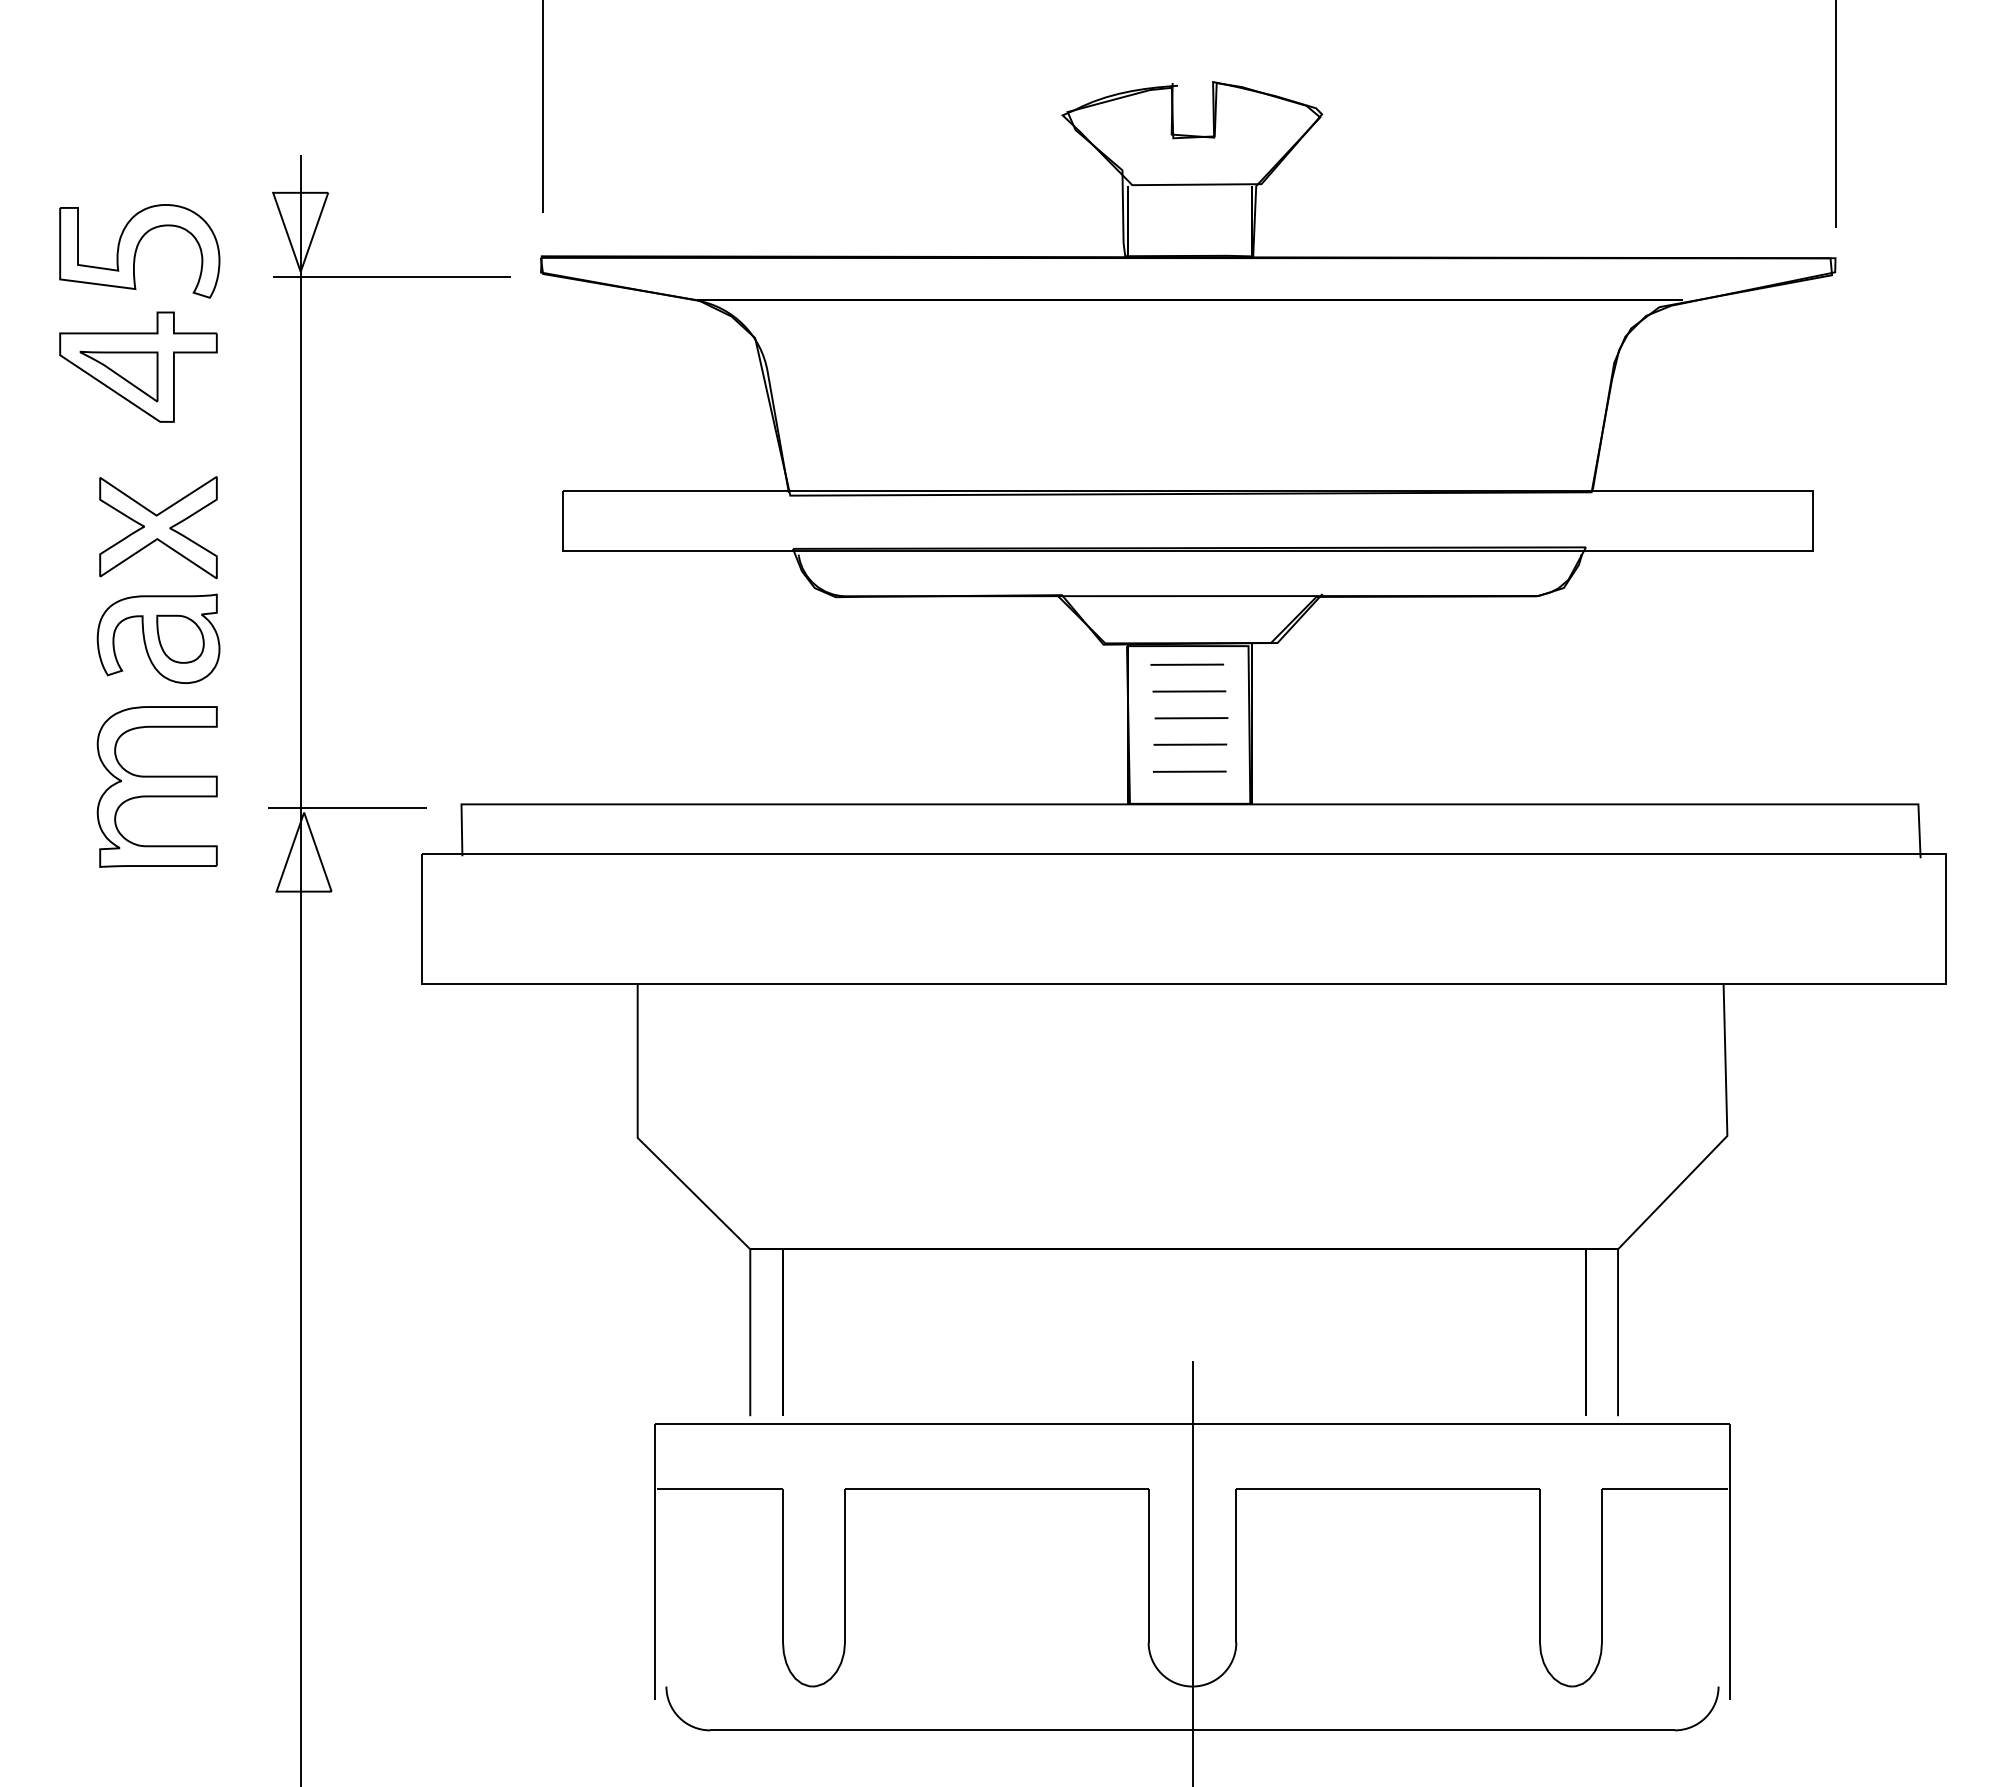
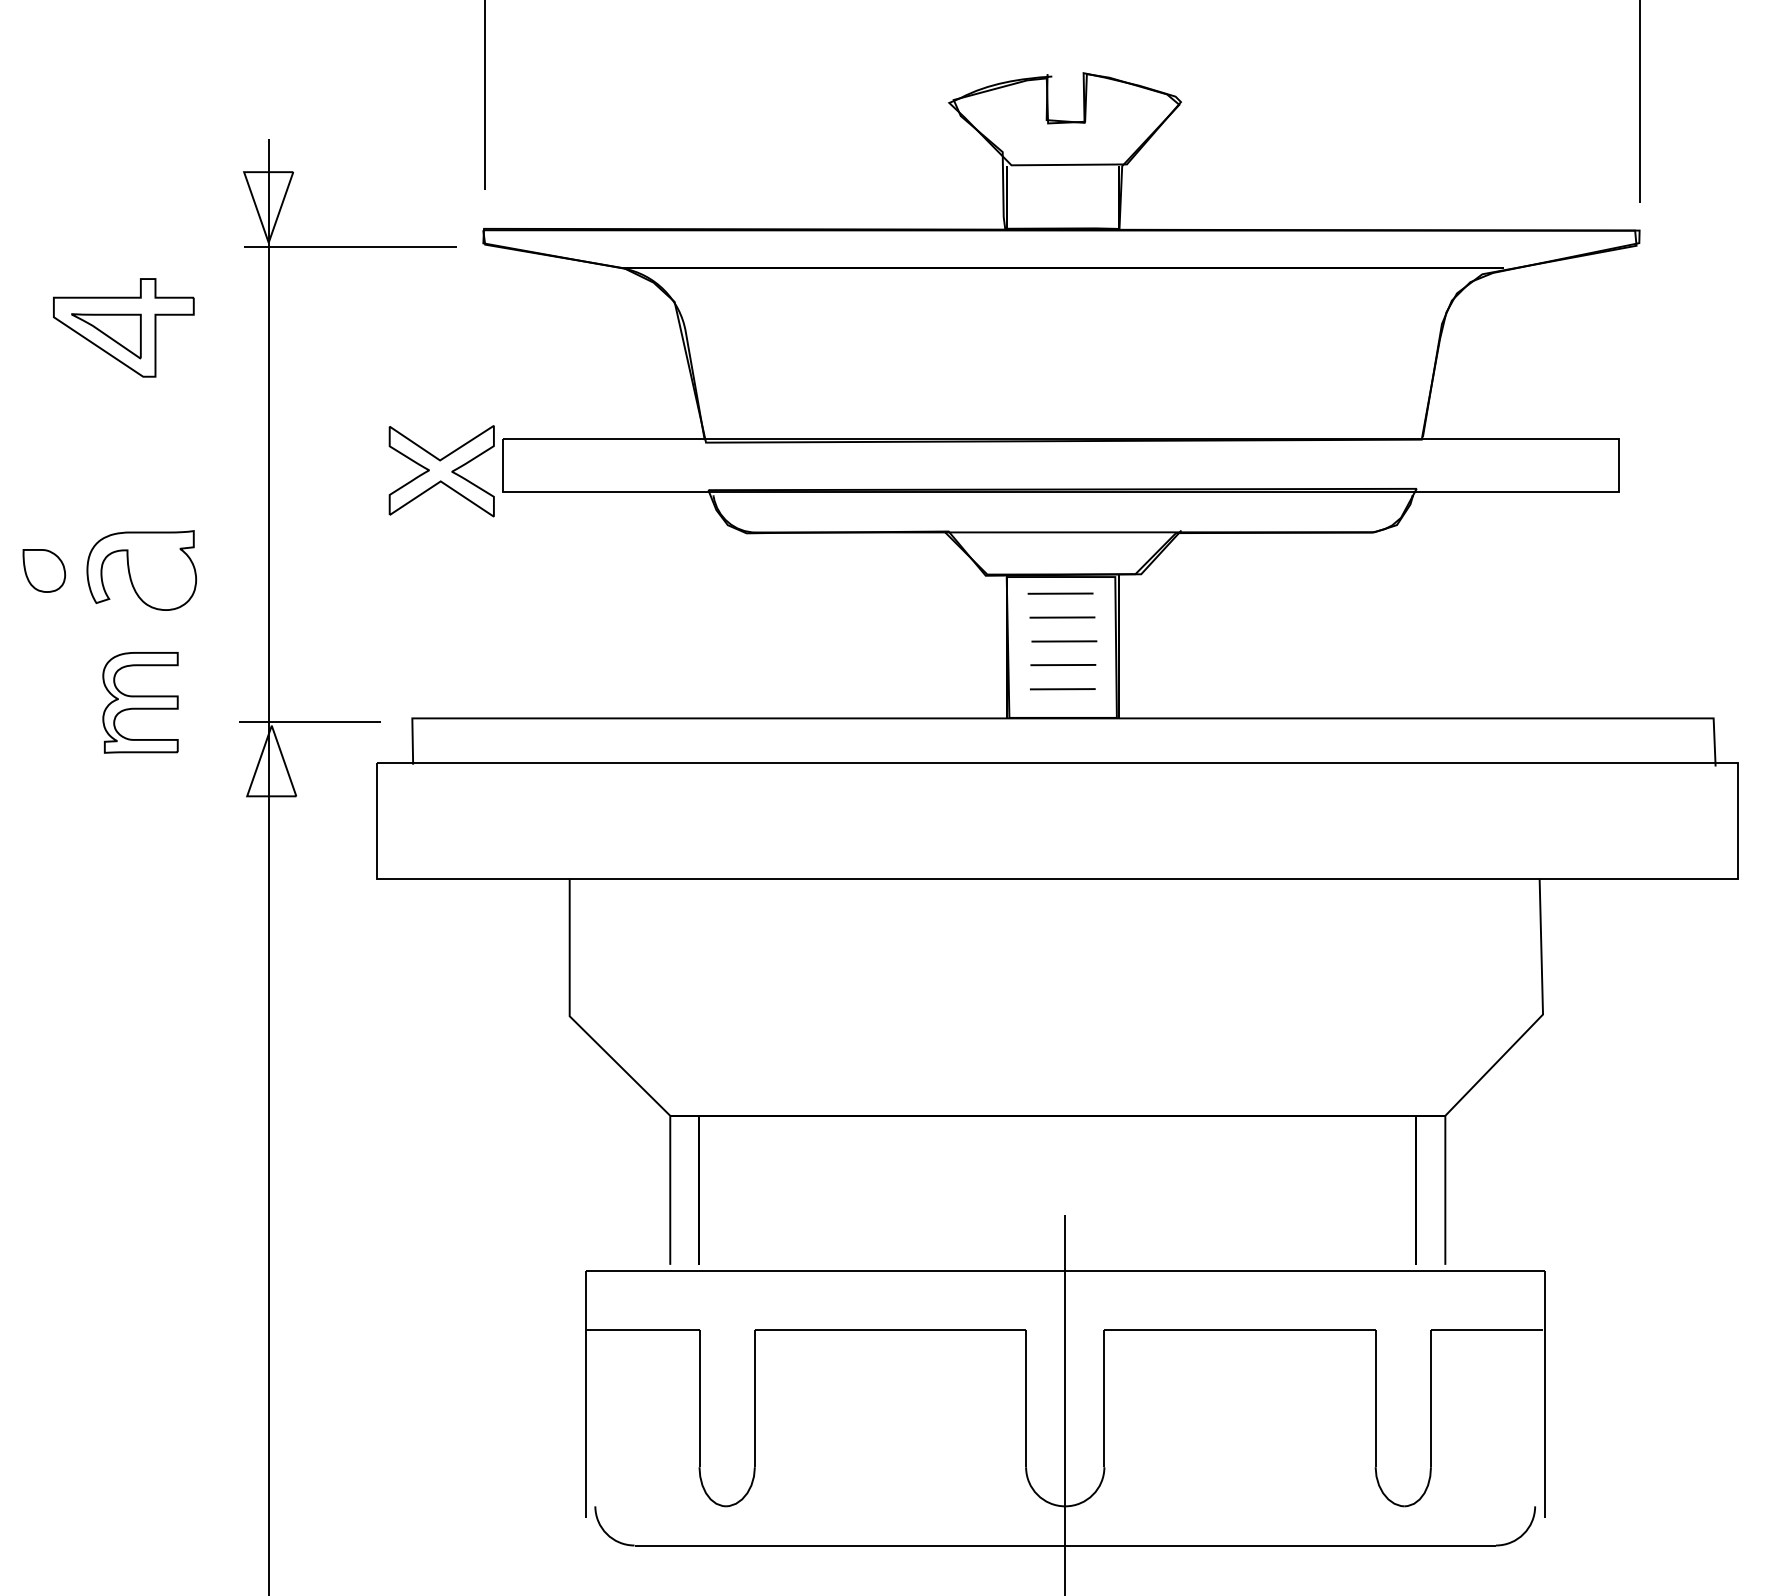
part: (139, 251) -> (124, 224), removed
part: (158, 527) -> (441, 471), moved
part: (180, 638) -> (44, 570), moved
part: (156, 786) -> (139, 702), size x0.7

